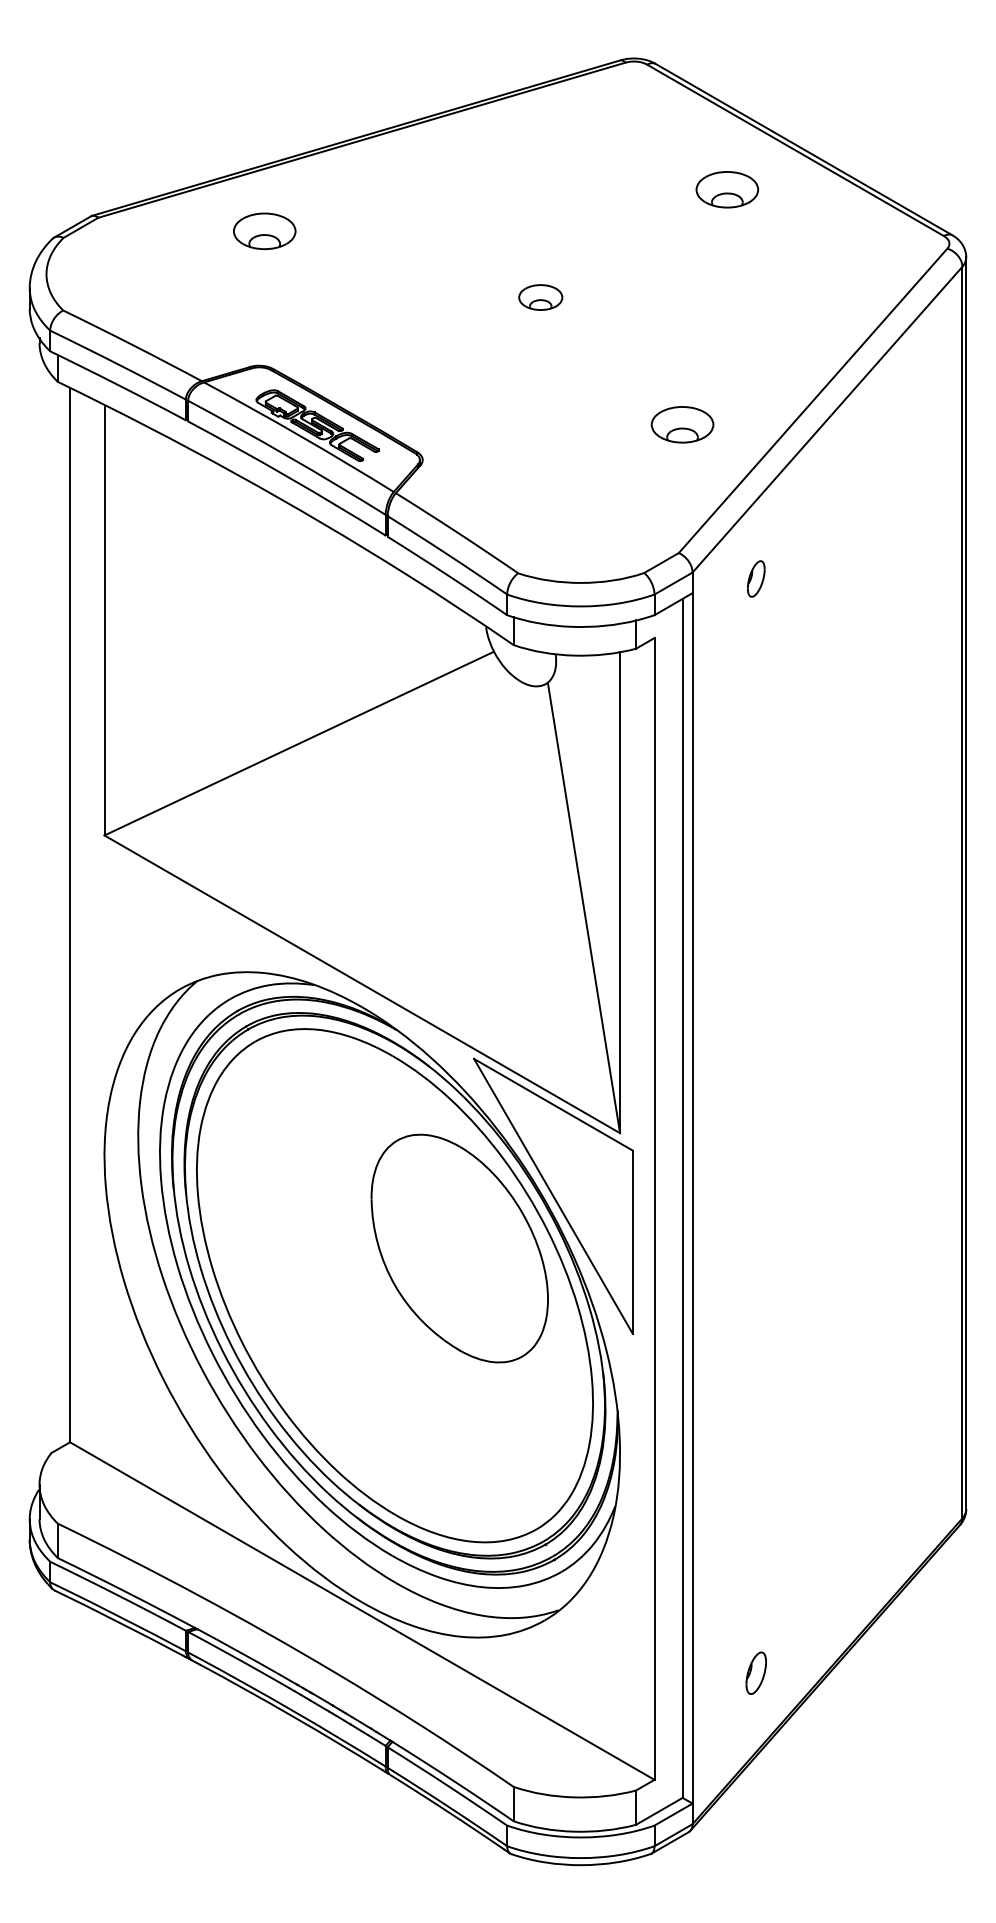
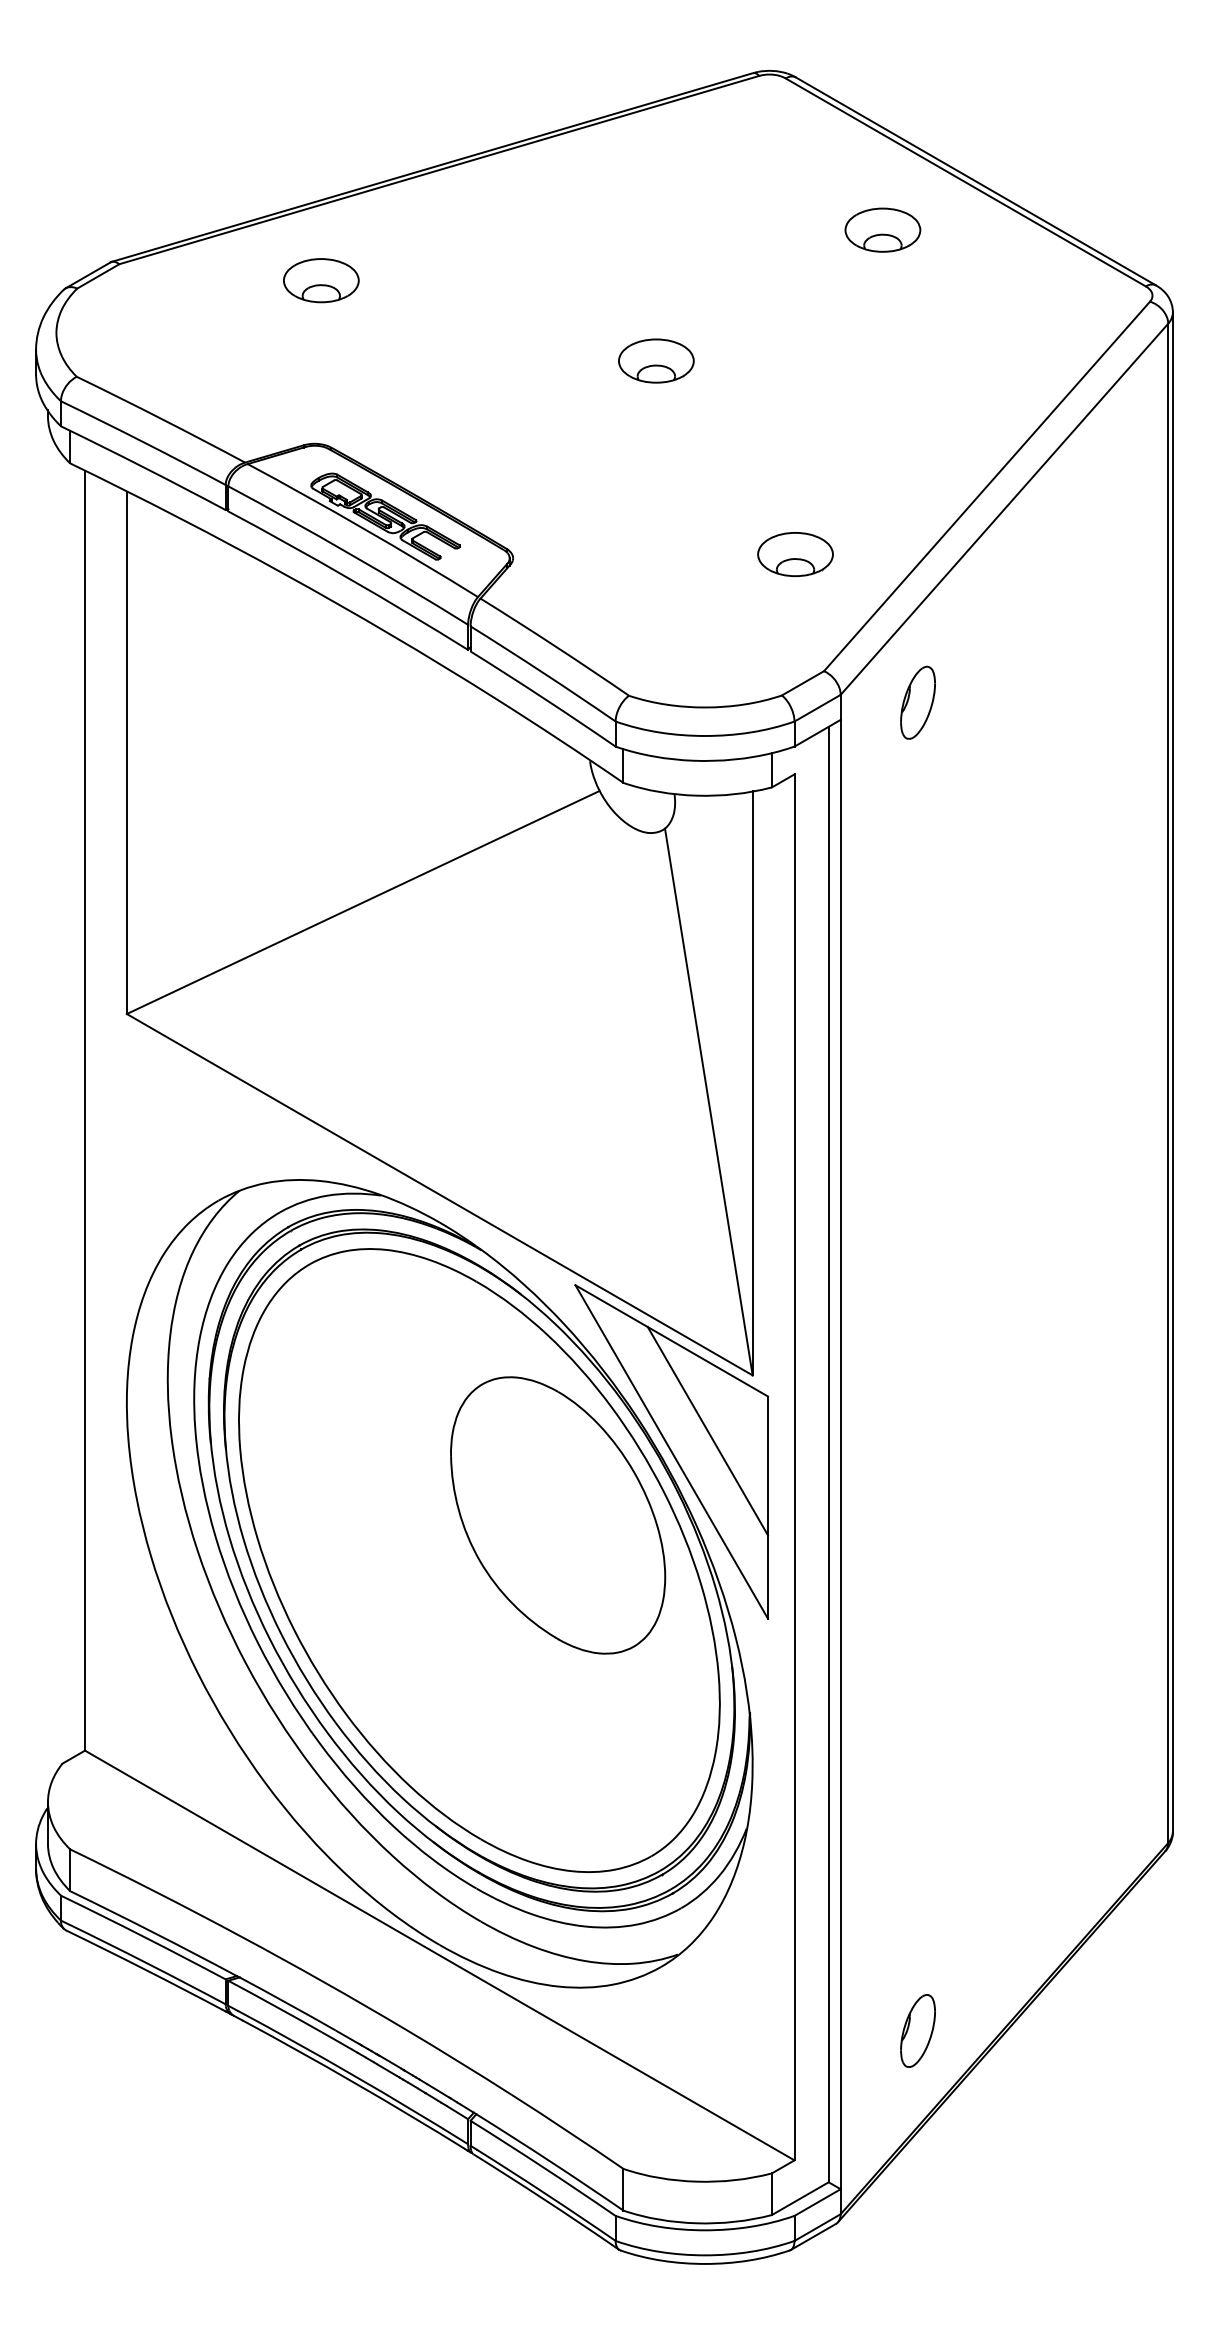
part: (540, 297) -> (656, 360), size x1.43
part: (682, 424) -> (795, 554), moved
part: (755, 578) -> (917, 702), size x1.67
line: (582, 1179) -> (707, 1431), added
part: (755, 1672) -> (917, 2030), size x1.43

